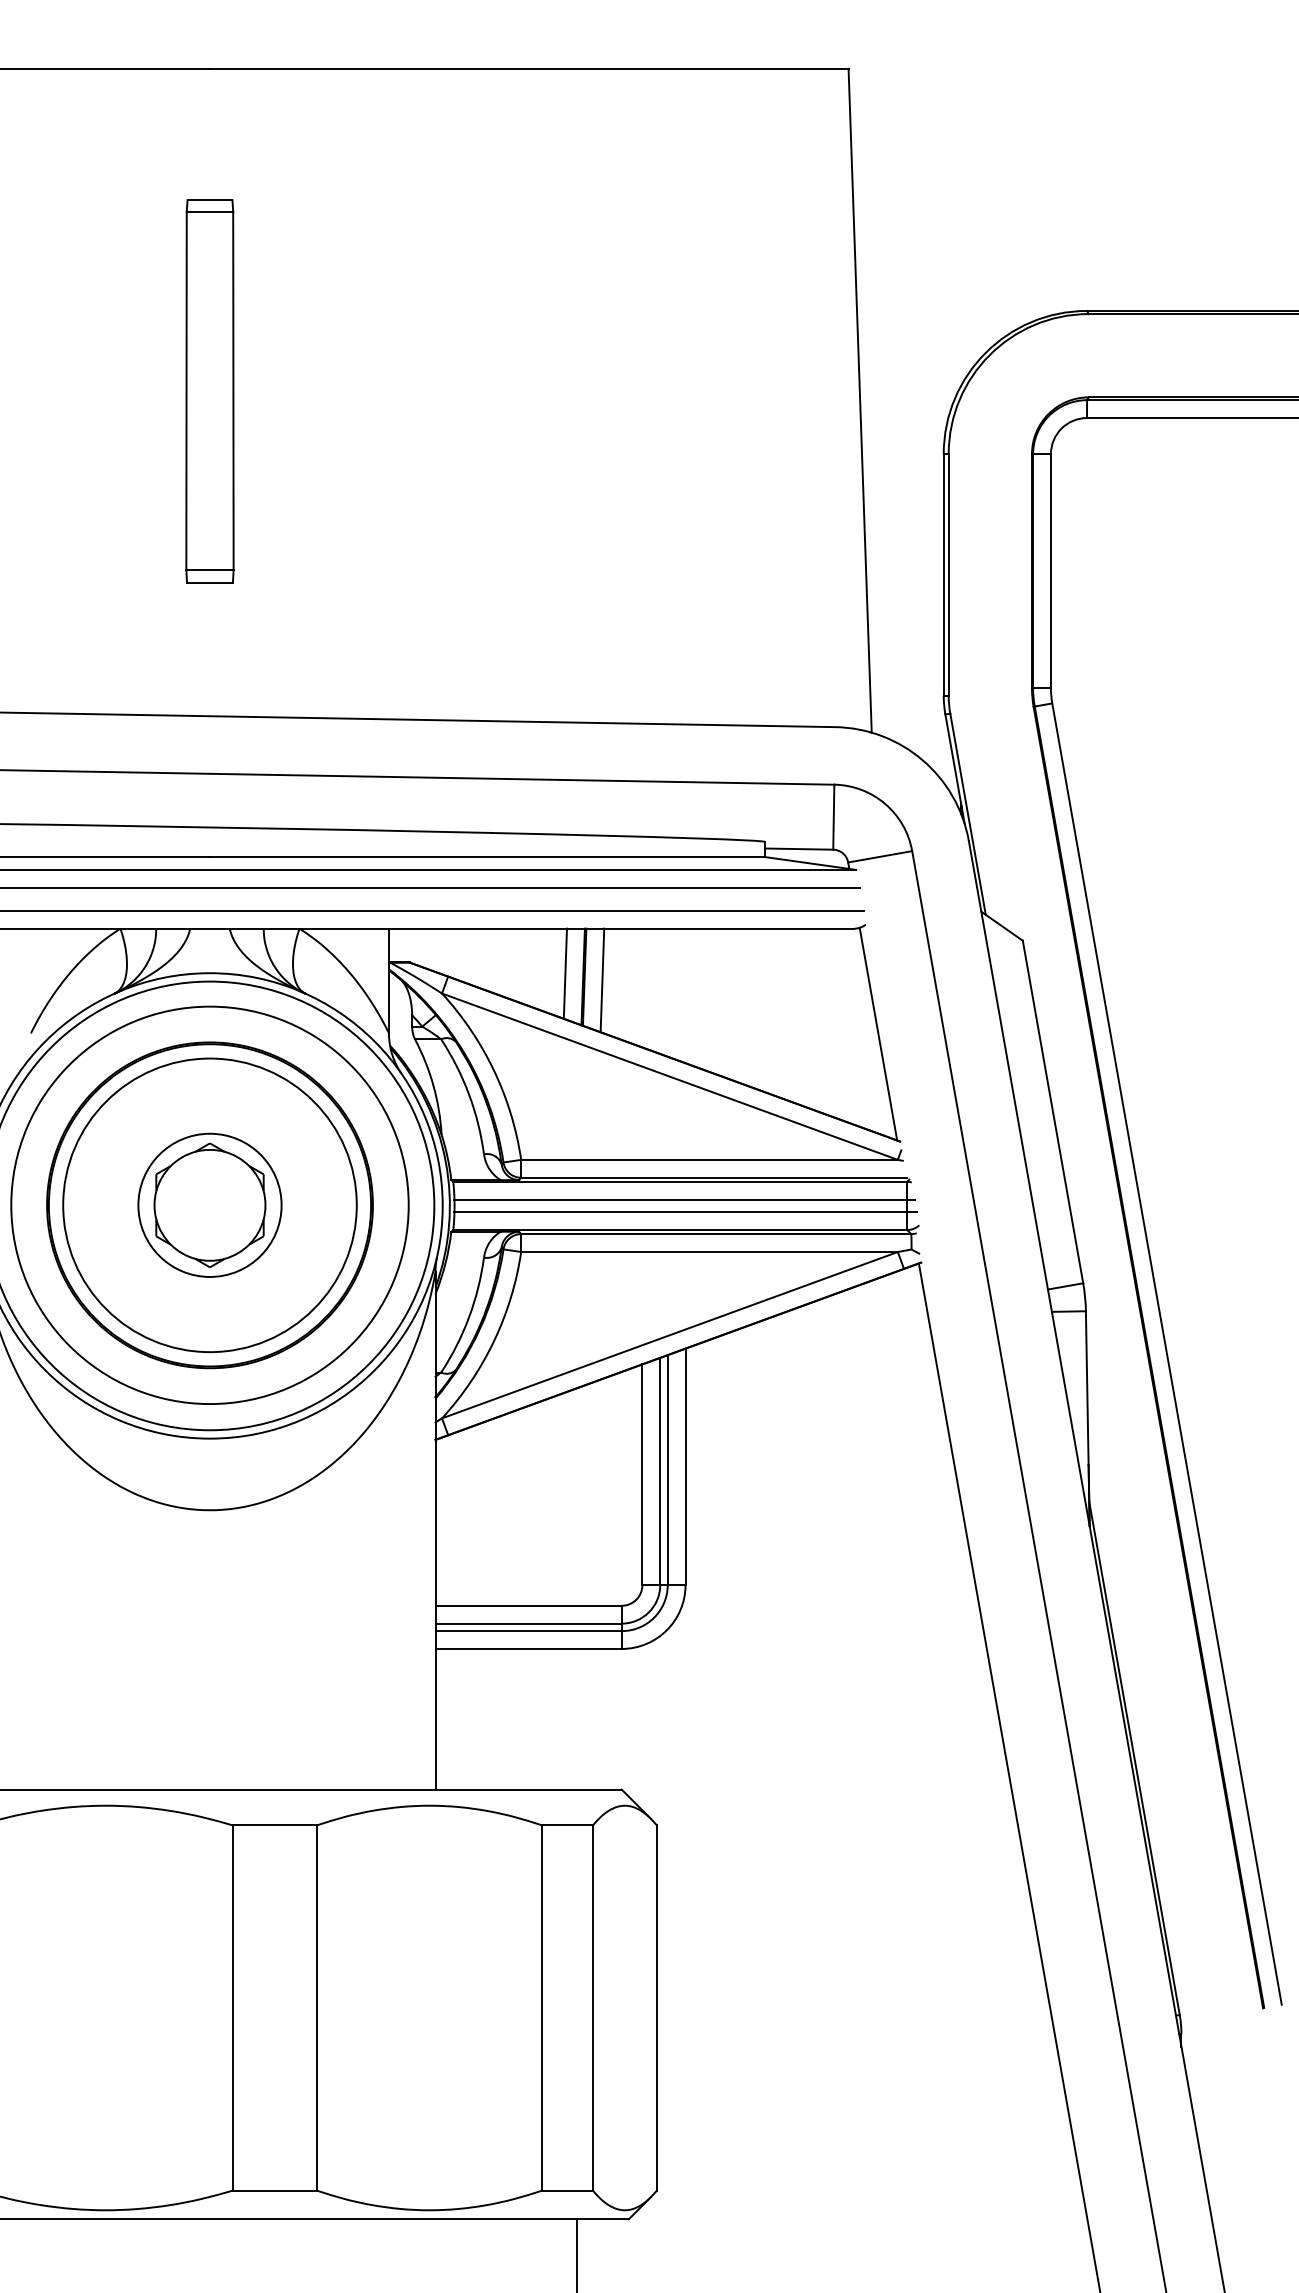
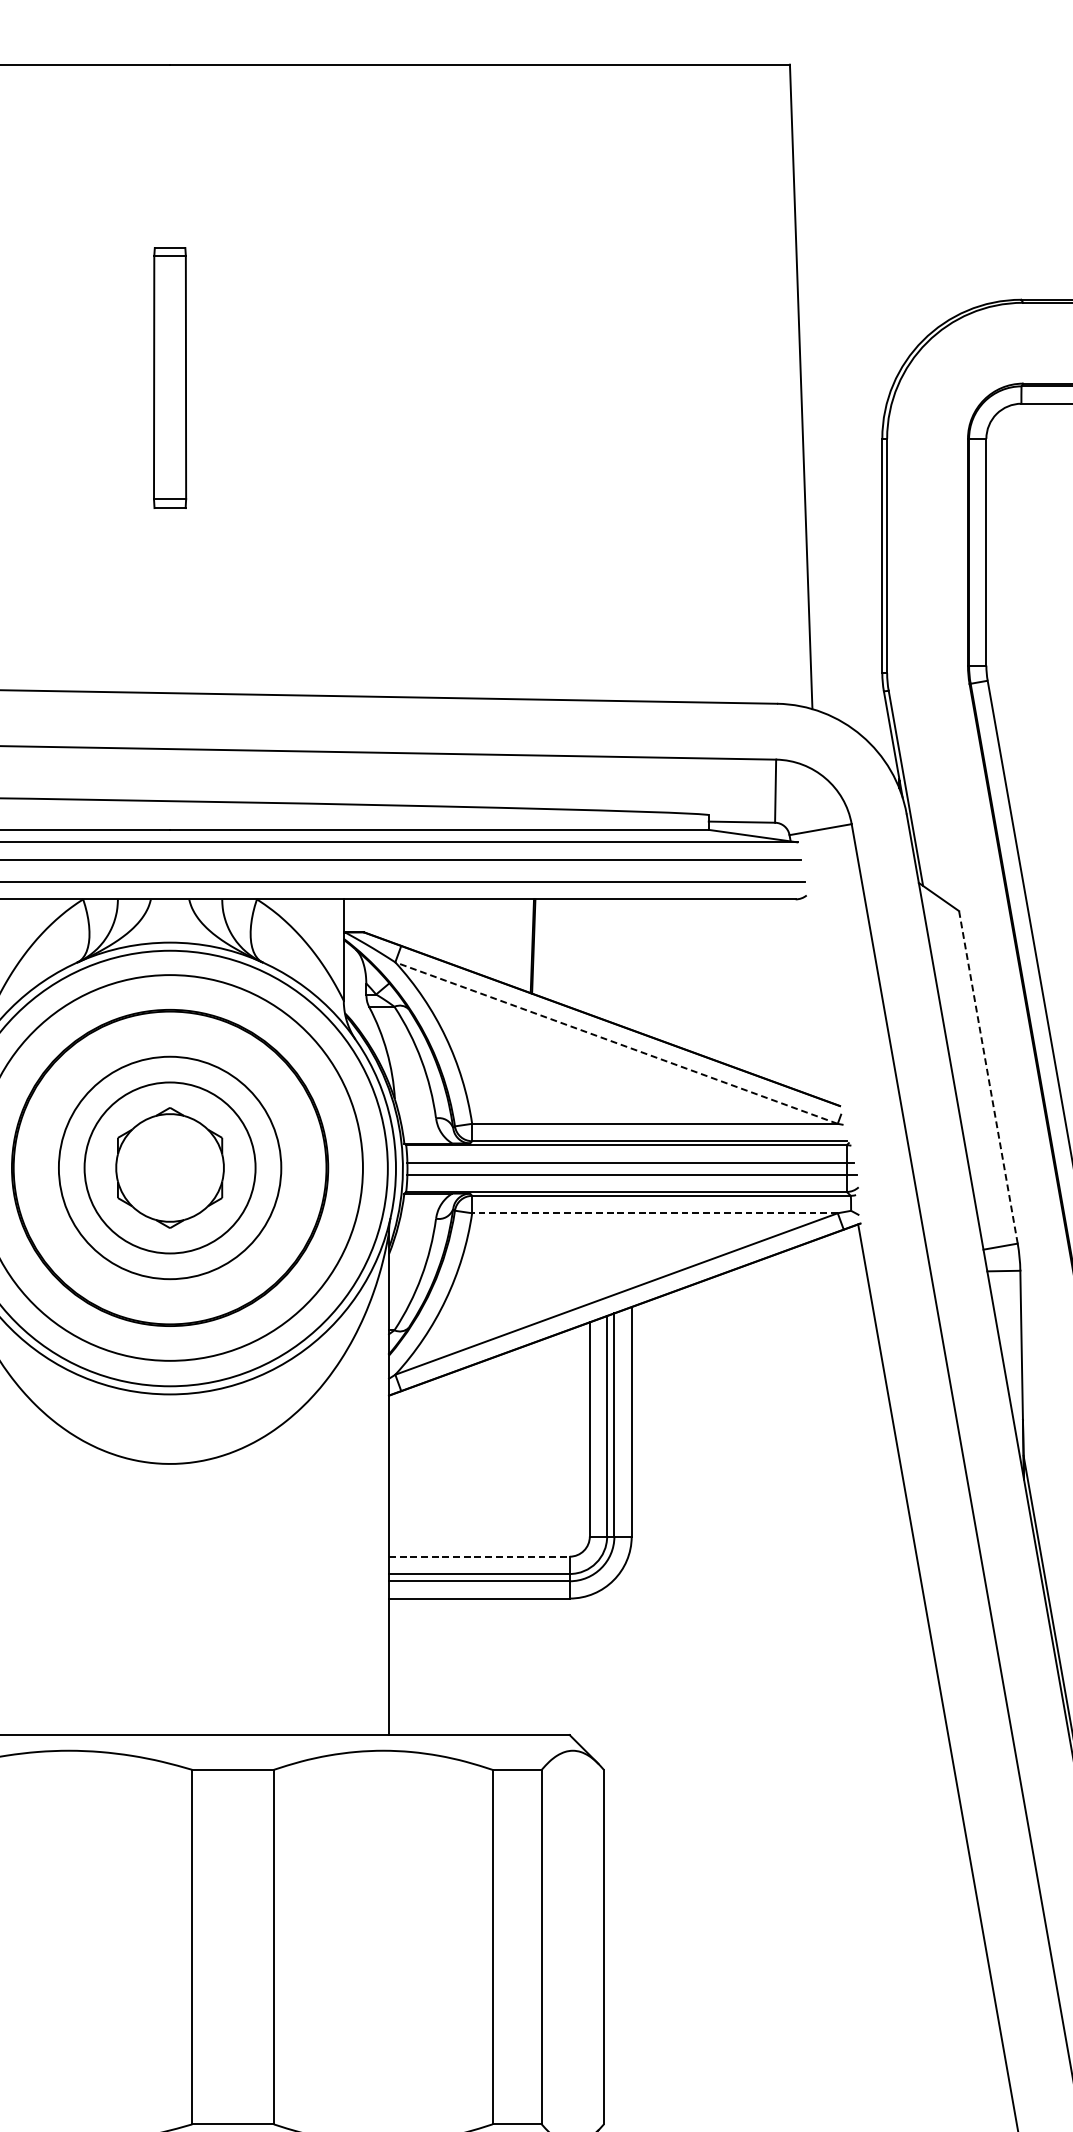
part: (209, 391) -> (169, 377), size x0.7
line: (564, 973) -> (514, 942), removed
line: (602, 980) -> (551, 949), removed
line: (878, 1033) -> (819, 1001), removed
line: (669, 1076) -> (616, 1042), solid -> dashed
line: (1053, 1112) -> (988, 1077), solid -> dashed
circle: (209, 1204) -> (169, 1167), size x1.6
circle: (209, 1205) -> (169, 1168), size x0.6
line: (709, 1252) -> (654, 1213), solid -> dashed
line: (529, 1605) -> (480, 1556), solid -> dashed

